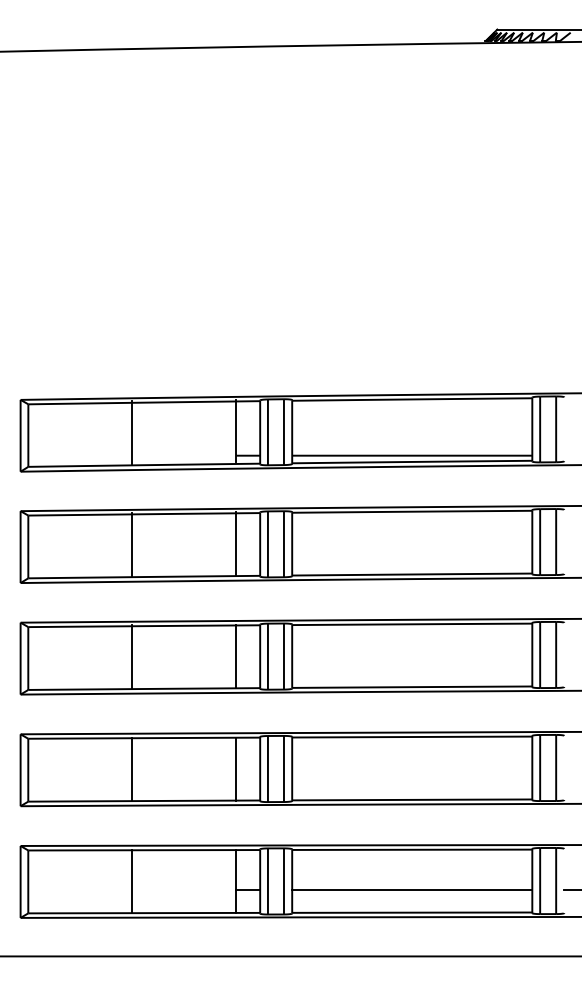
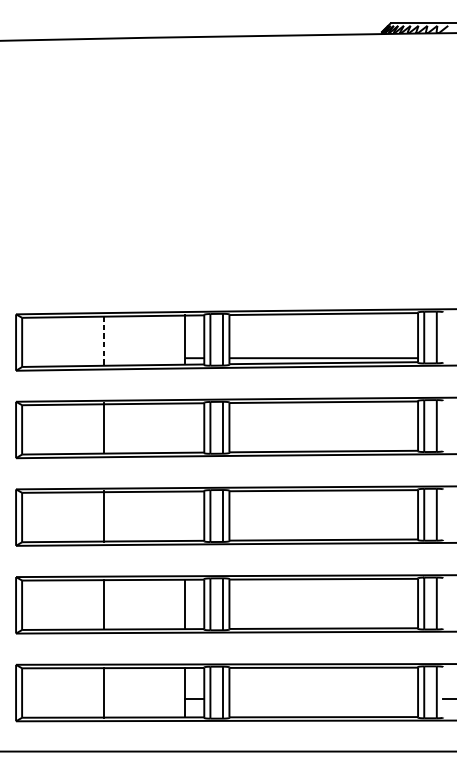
line: (132, 432) -> (103, 339), solid -> dashed
line: (236, 543) -> (185, 427), removed
line: (236, 656) -> (185, 515), removed
line: (412, 890) -> (323, 699), removed

